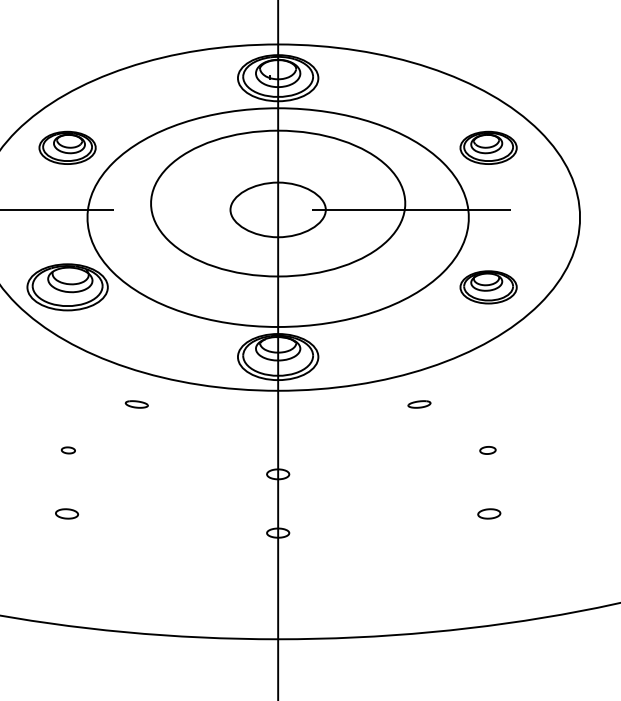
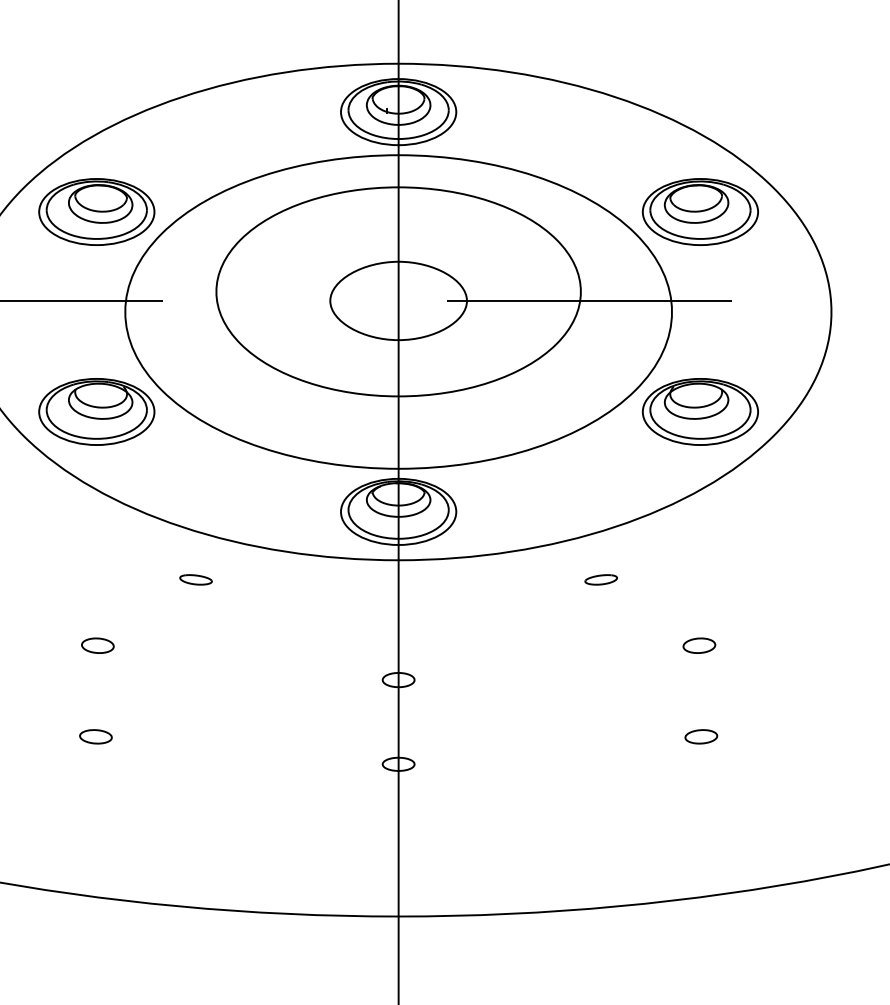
part: (67, 147) -> (96, 211), size x1.43
part: (488, 147) -> (700, 211), size x1.43
part: (488, 287) -> (700, 412), size x1.43
part: (68, 450) -> (98, 645), size x1.67
part: (487, 450) -> (698, 645), size x1.43

